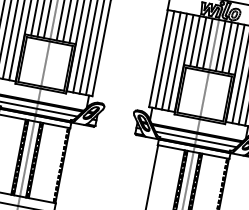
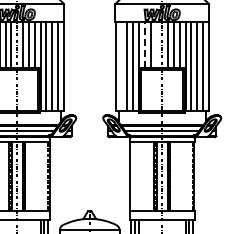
line: (194, 40) -> (144, 44), solid -> dashed
line: (208, 43) -> (156, 44), removed
line: (164, 60) -> (121, 66), removed

